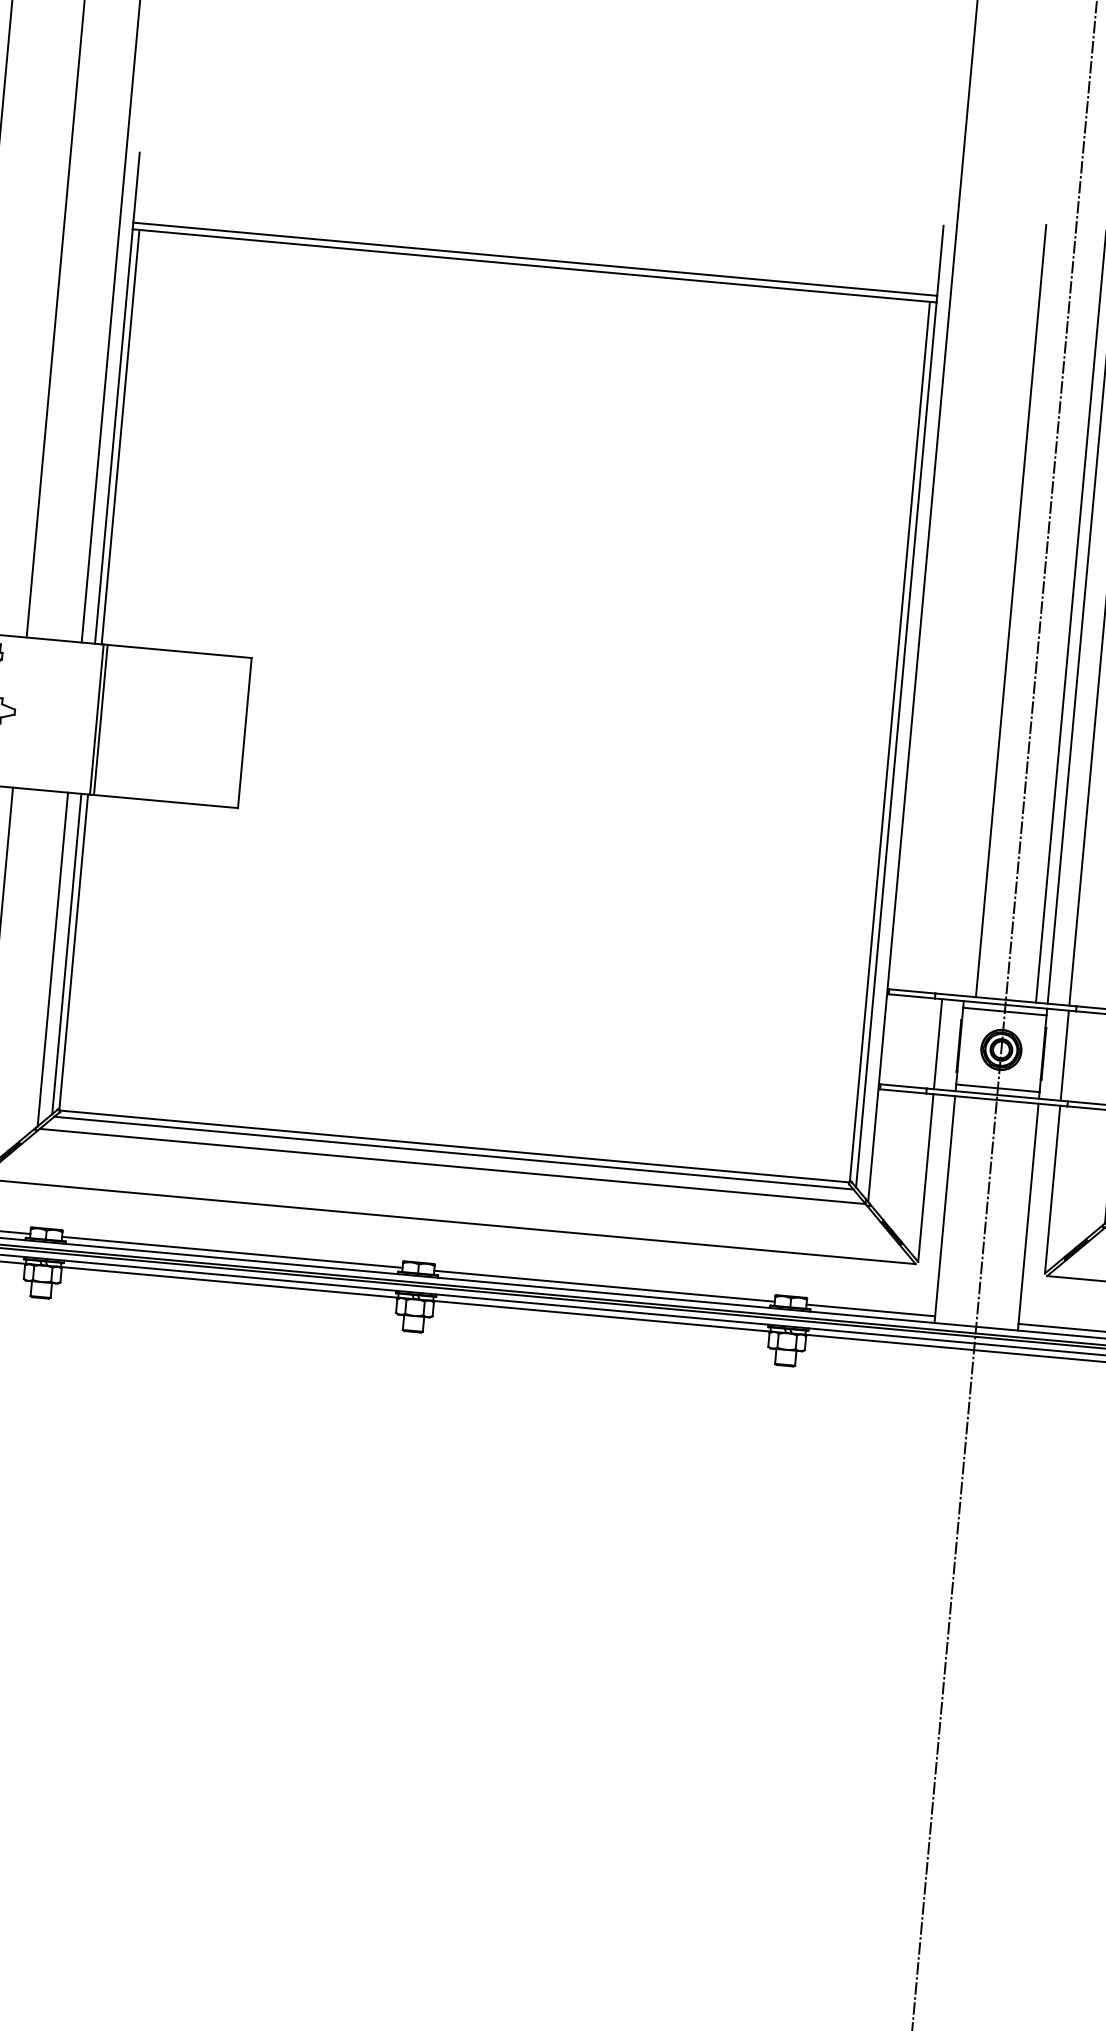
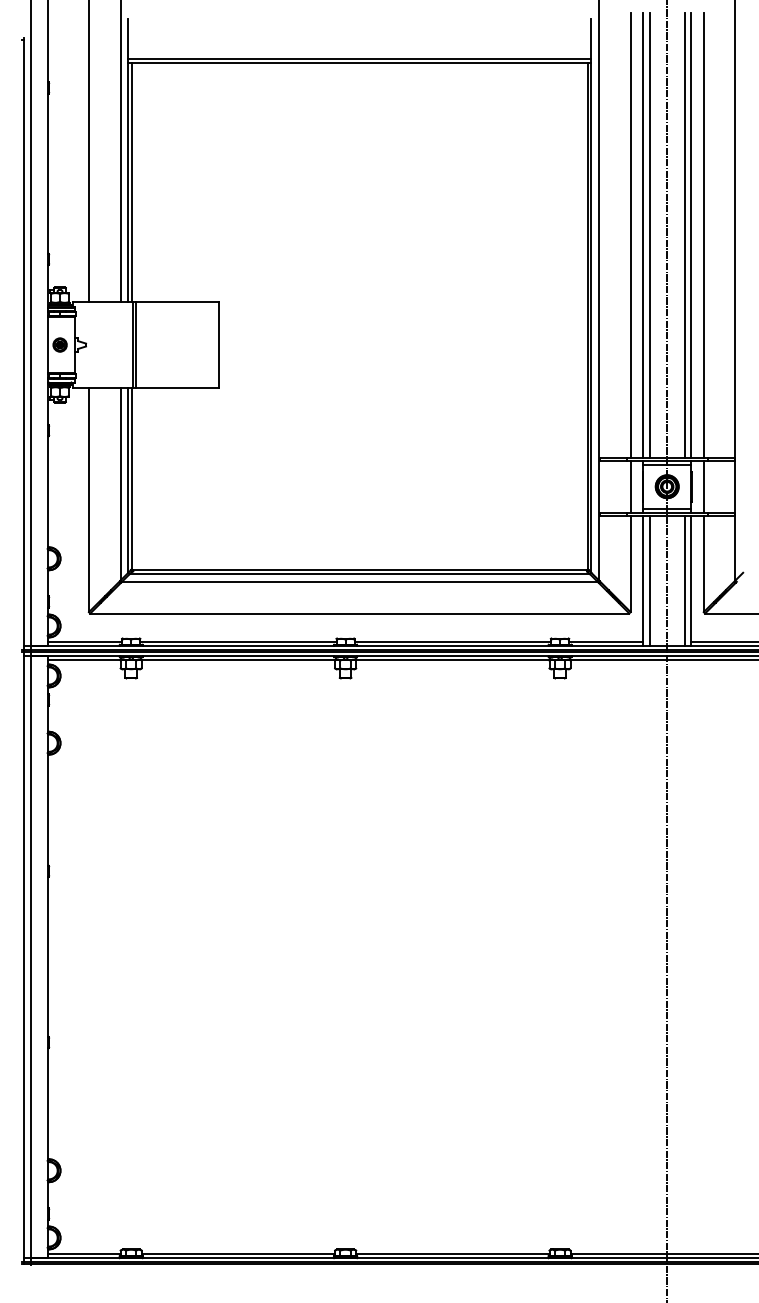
line: (977, 607) -> (630, 235), added
line: (999, 610) -> (643, 235), added
line: (955, 1209) -> (649, 580), added
line: (1016, 1215) -> (684, 580), added

